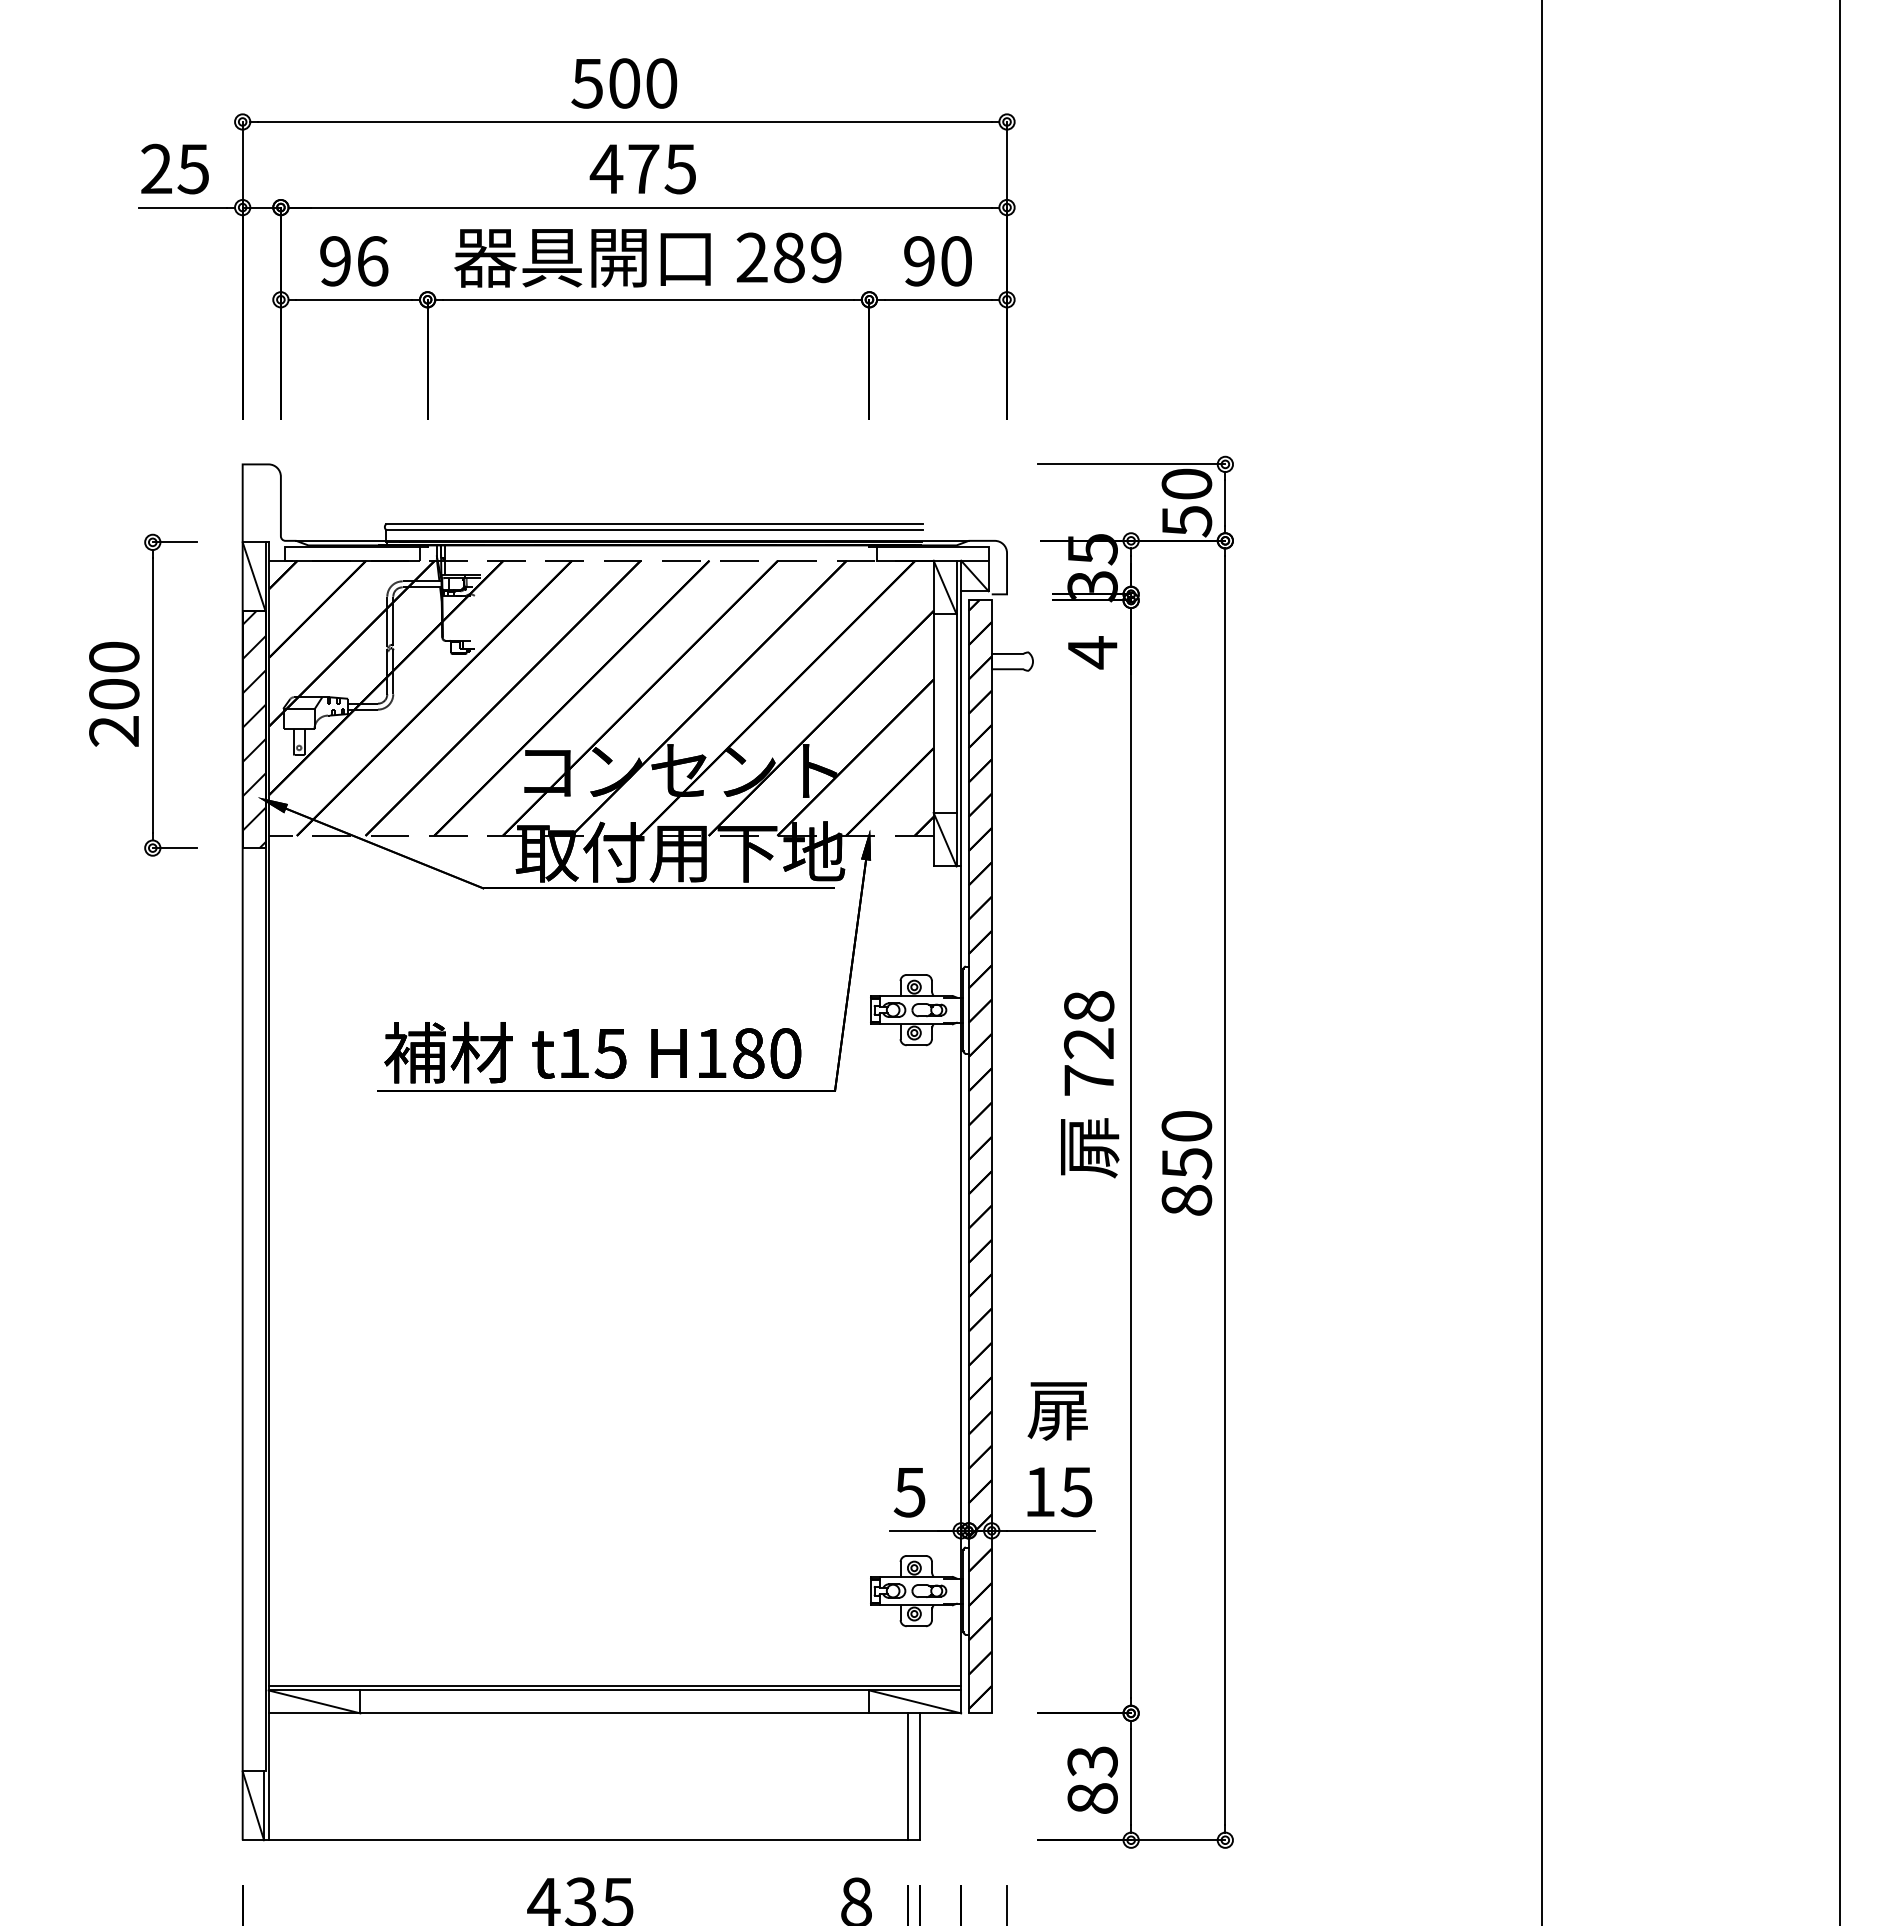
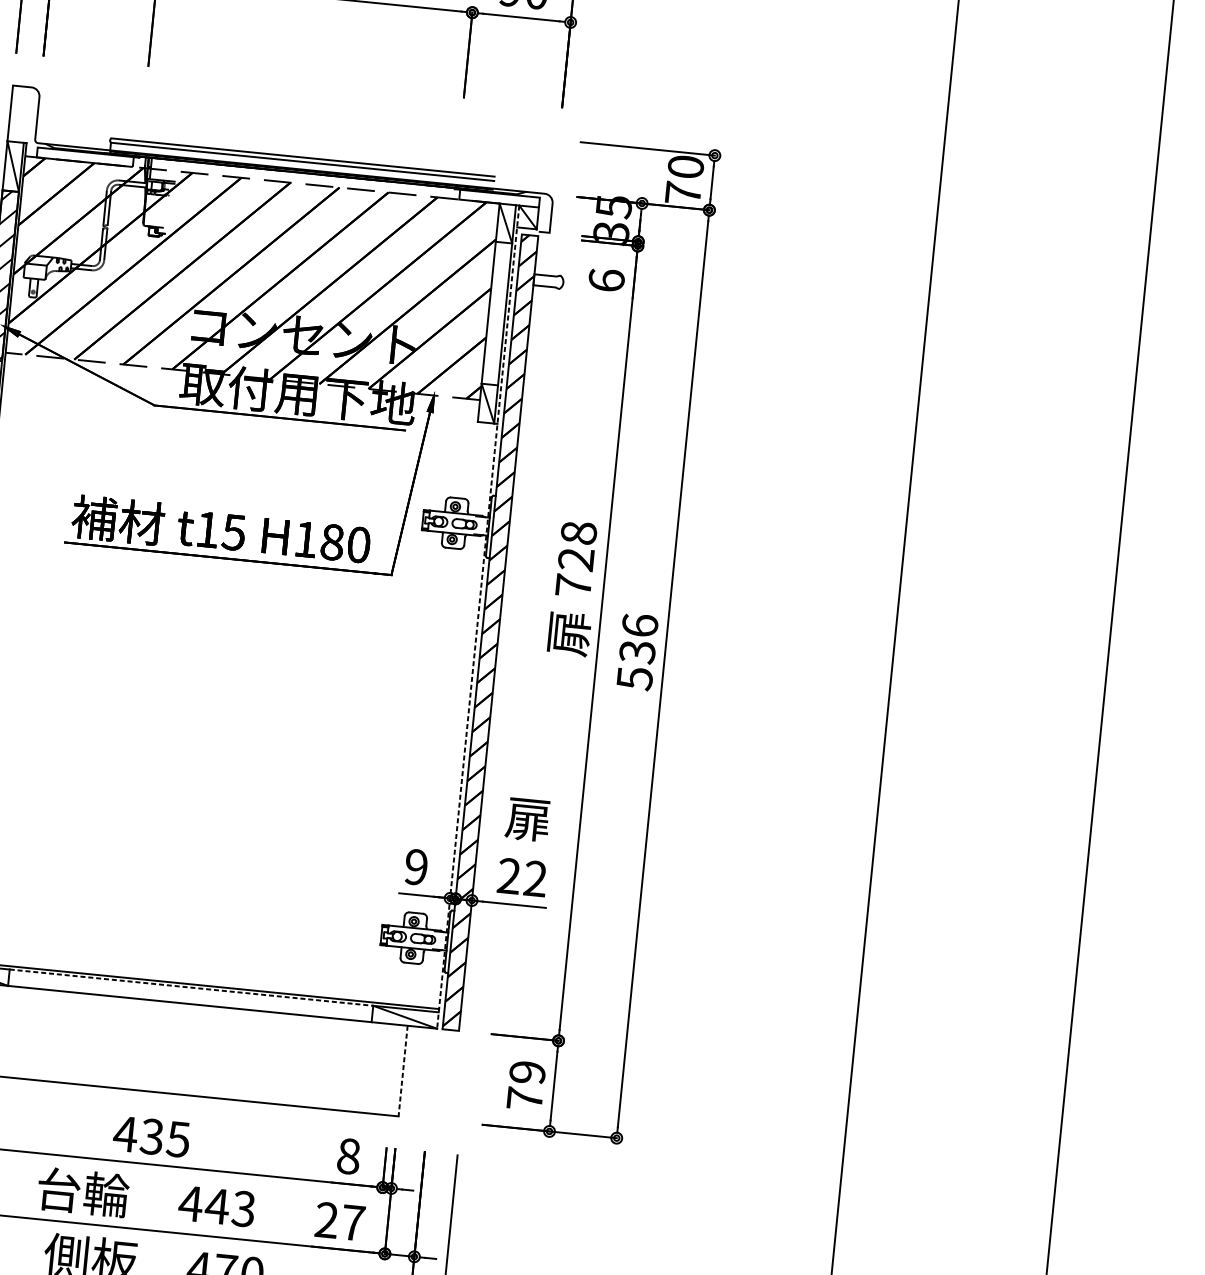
text: (1187, 521) -> (683, 193), 50 -> 70
text: (1092, 652) -> (606, 280), 4 -> 6
line: (961, 1137) -> (478, 617), solid -> dashed
text: (1186, 1163) -> (637, 652), 850 -> 536
text: (1058, 1491) -> (522, 877), 15 -> 22
text: (909, 1492) -> (415, 867), 5 -> 9
line: (614, 1690) -> (191, 987), solid -> dashed
line: (907, 1776) -> (394, 1069), removed
line: (919, 1777) -> (402, 1071), solid -> dashed
text: (1092, 1779) -> (526, 1085), 83 -> 79

